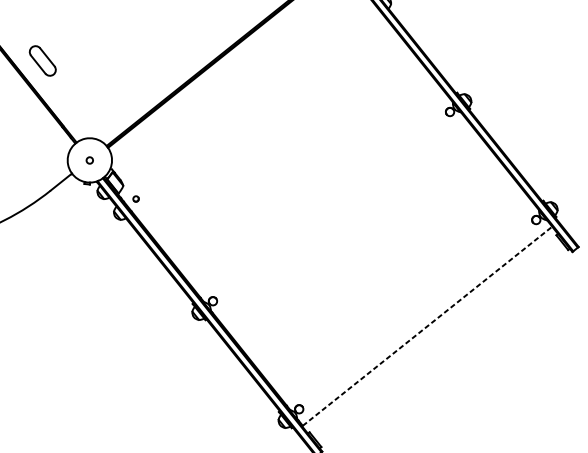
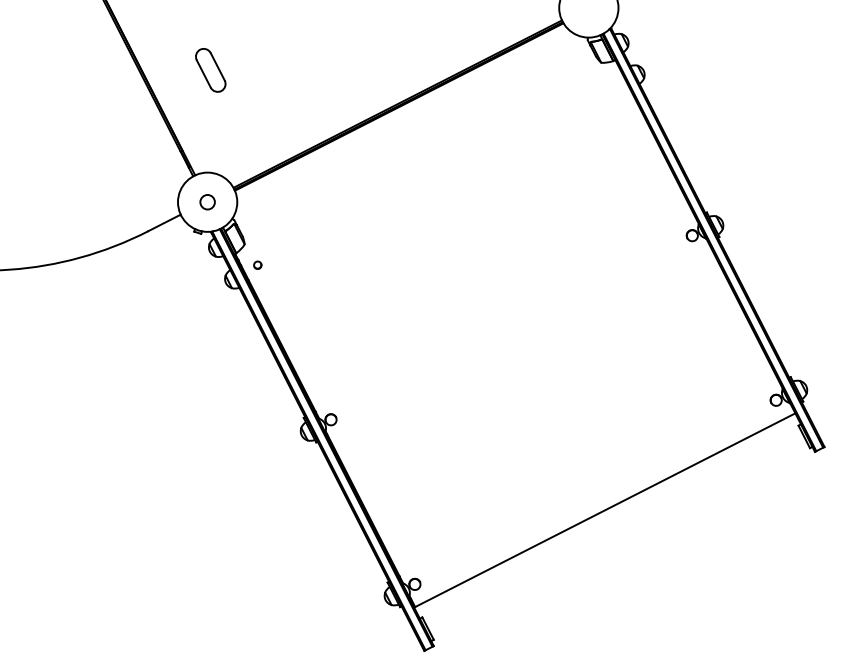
part: (42, 61) -> (210, 70), moved
circle: (89, 160) -> (207, 202), size x1.67
line: (427, 325) -> (605, 509), dashed -> solid

